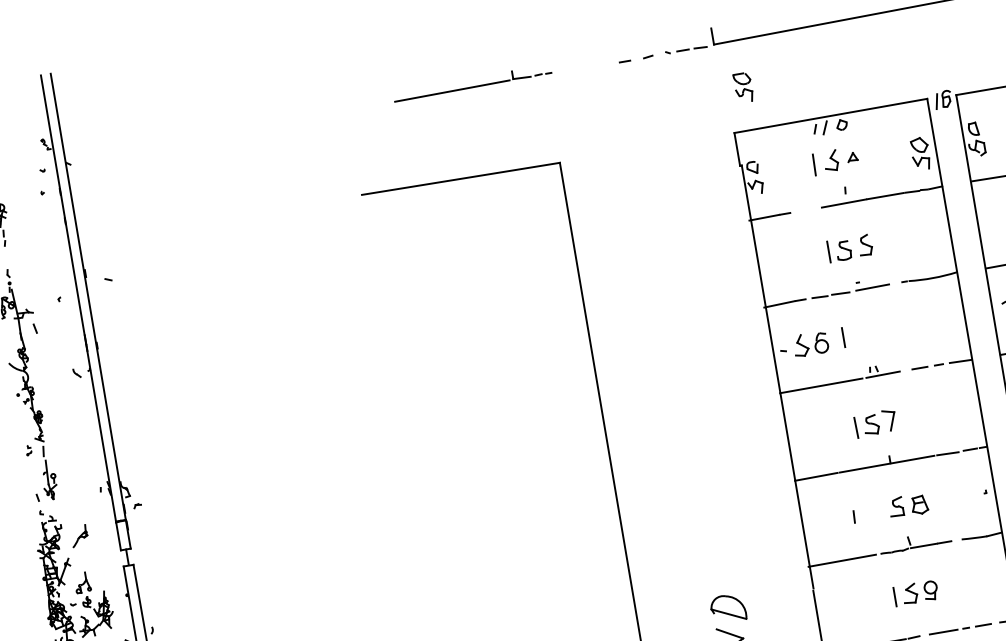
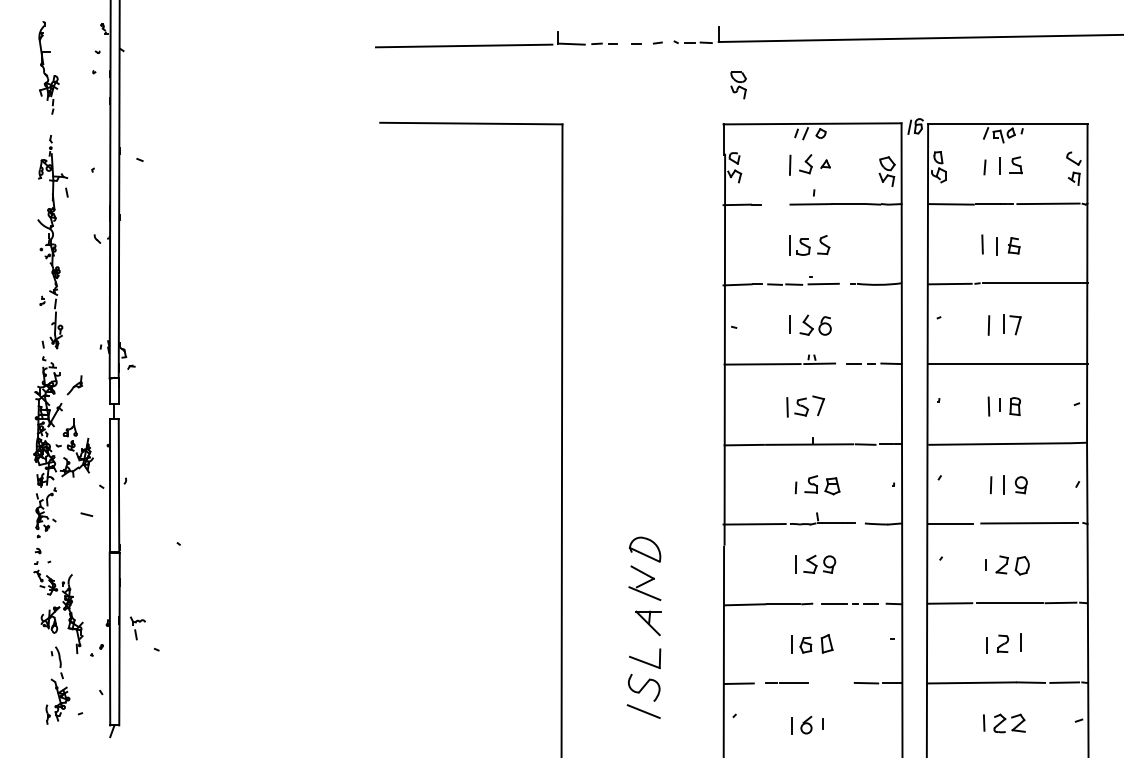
part: (472, 83) -> (496, 39), size x1.67
part: (810, 343) -> (815, 324), moved
line: (853, 516) -> (795, 487), moved

